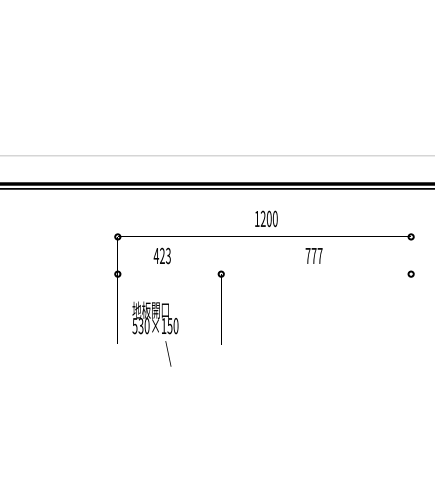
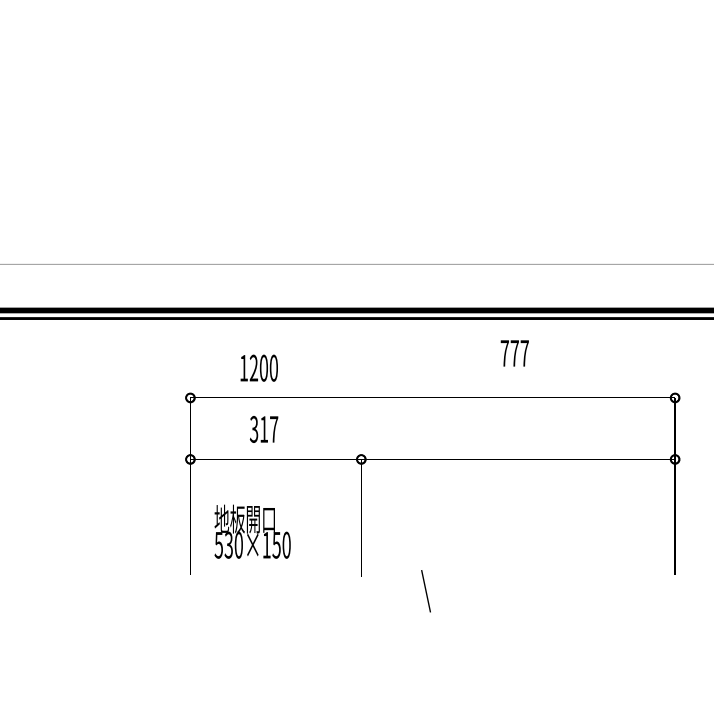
text: (266, 218) -> (259, 367), moved
text: (161, 255) -> (262, 428), 423 -> 317
text: (313, 255) -> (513, 352), moved
line: (168, 353) -> (426, 590), moved

